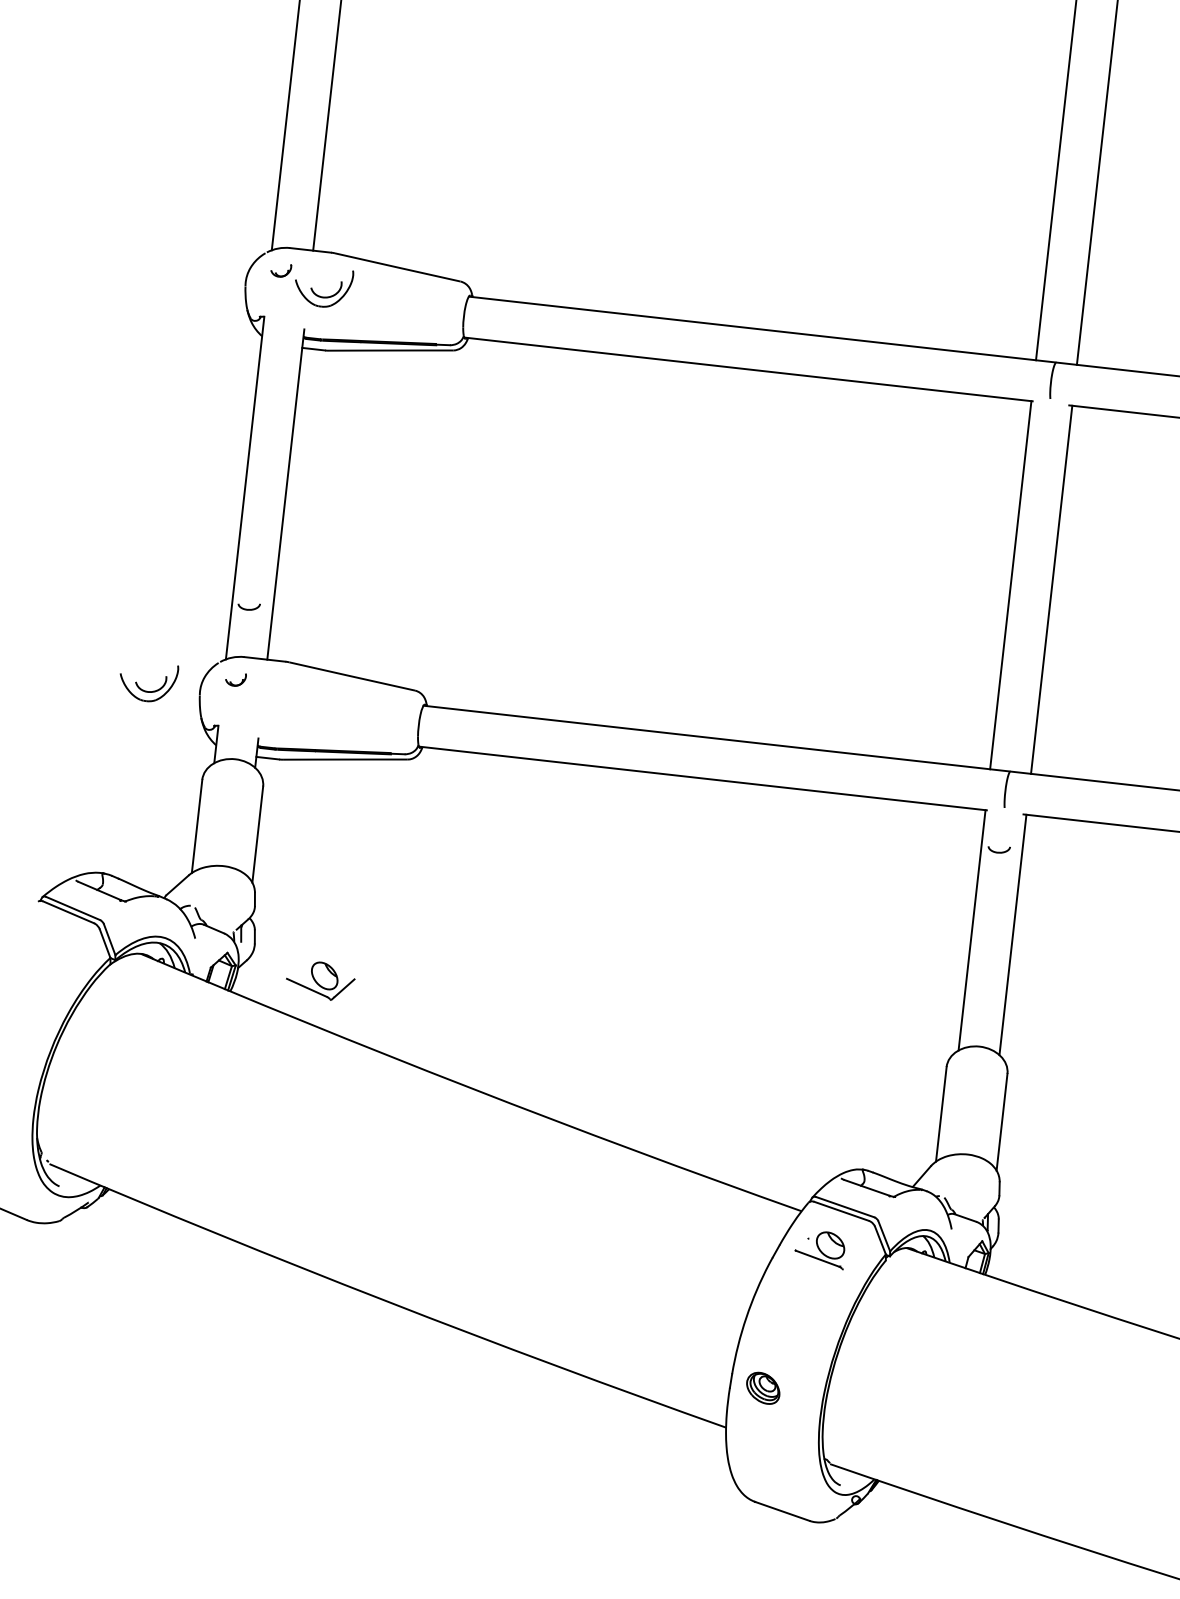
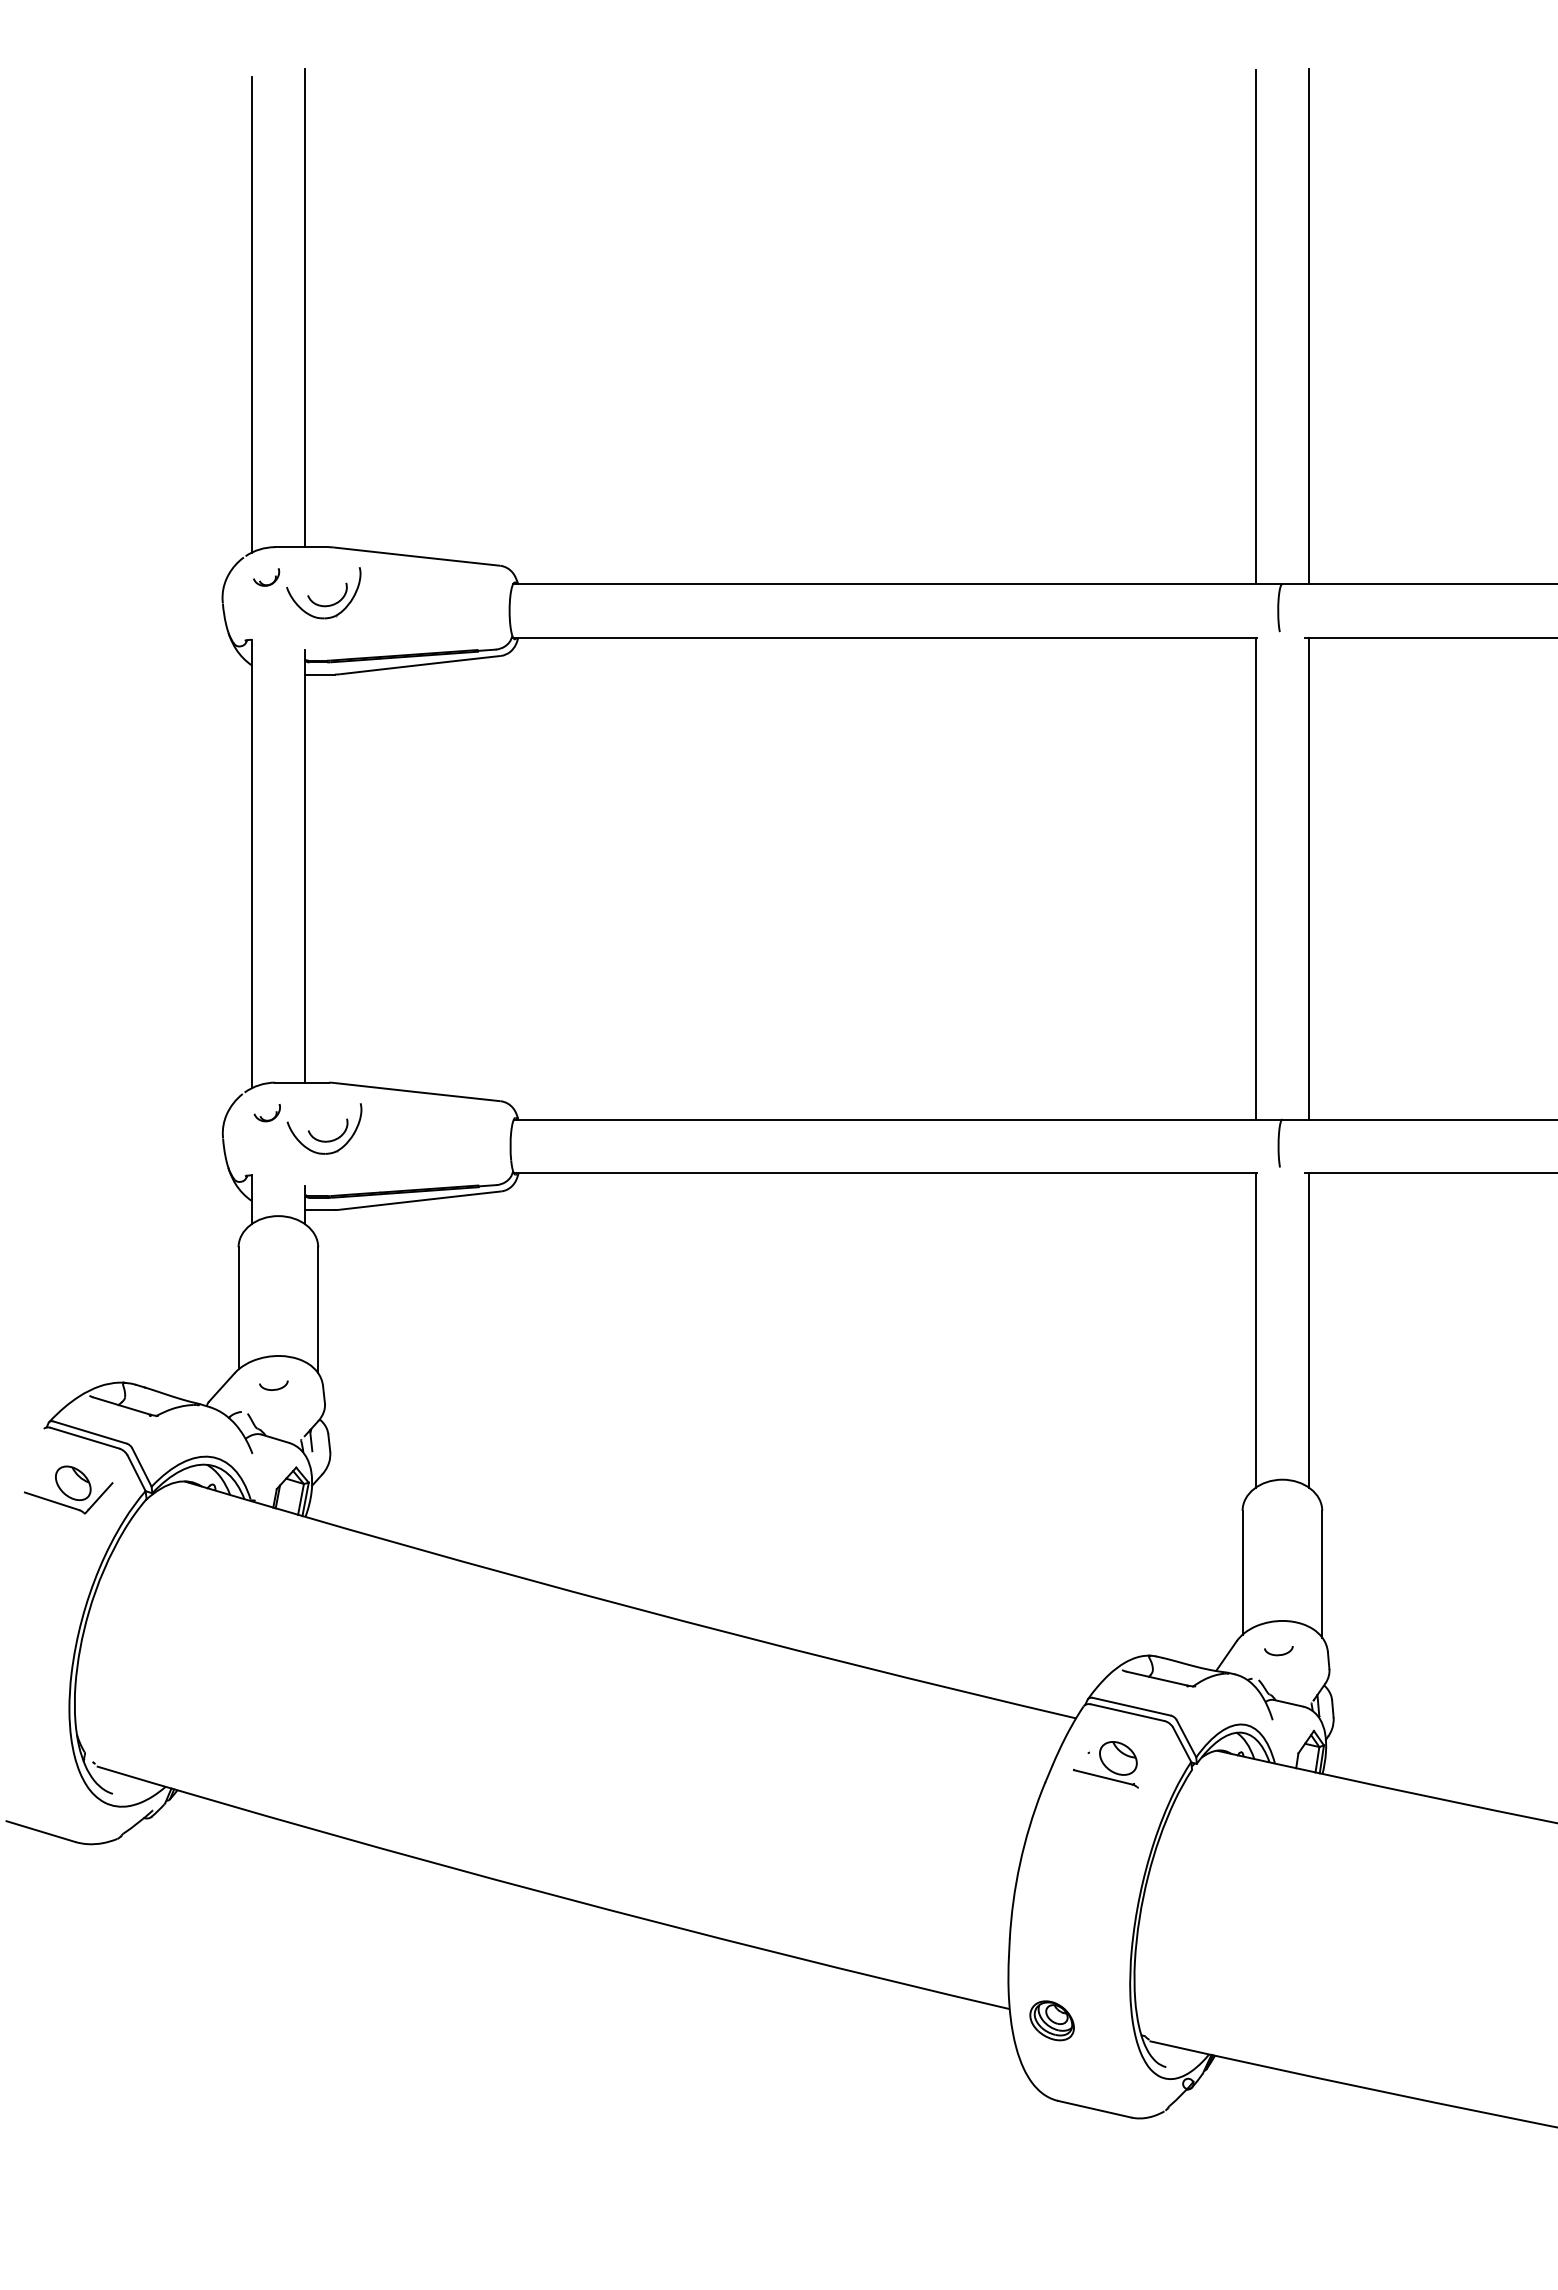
curve: (250, 608) -> (275, 1388), moved
part: (147, 690) -> (324, 1140), moved
curve: (998, 852) -> (1278, 1654), moved
part: (320, 980) -> (68, 1489), moved
part: (762, 1387) -> (1051, 2020), moved

